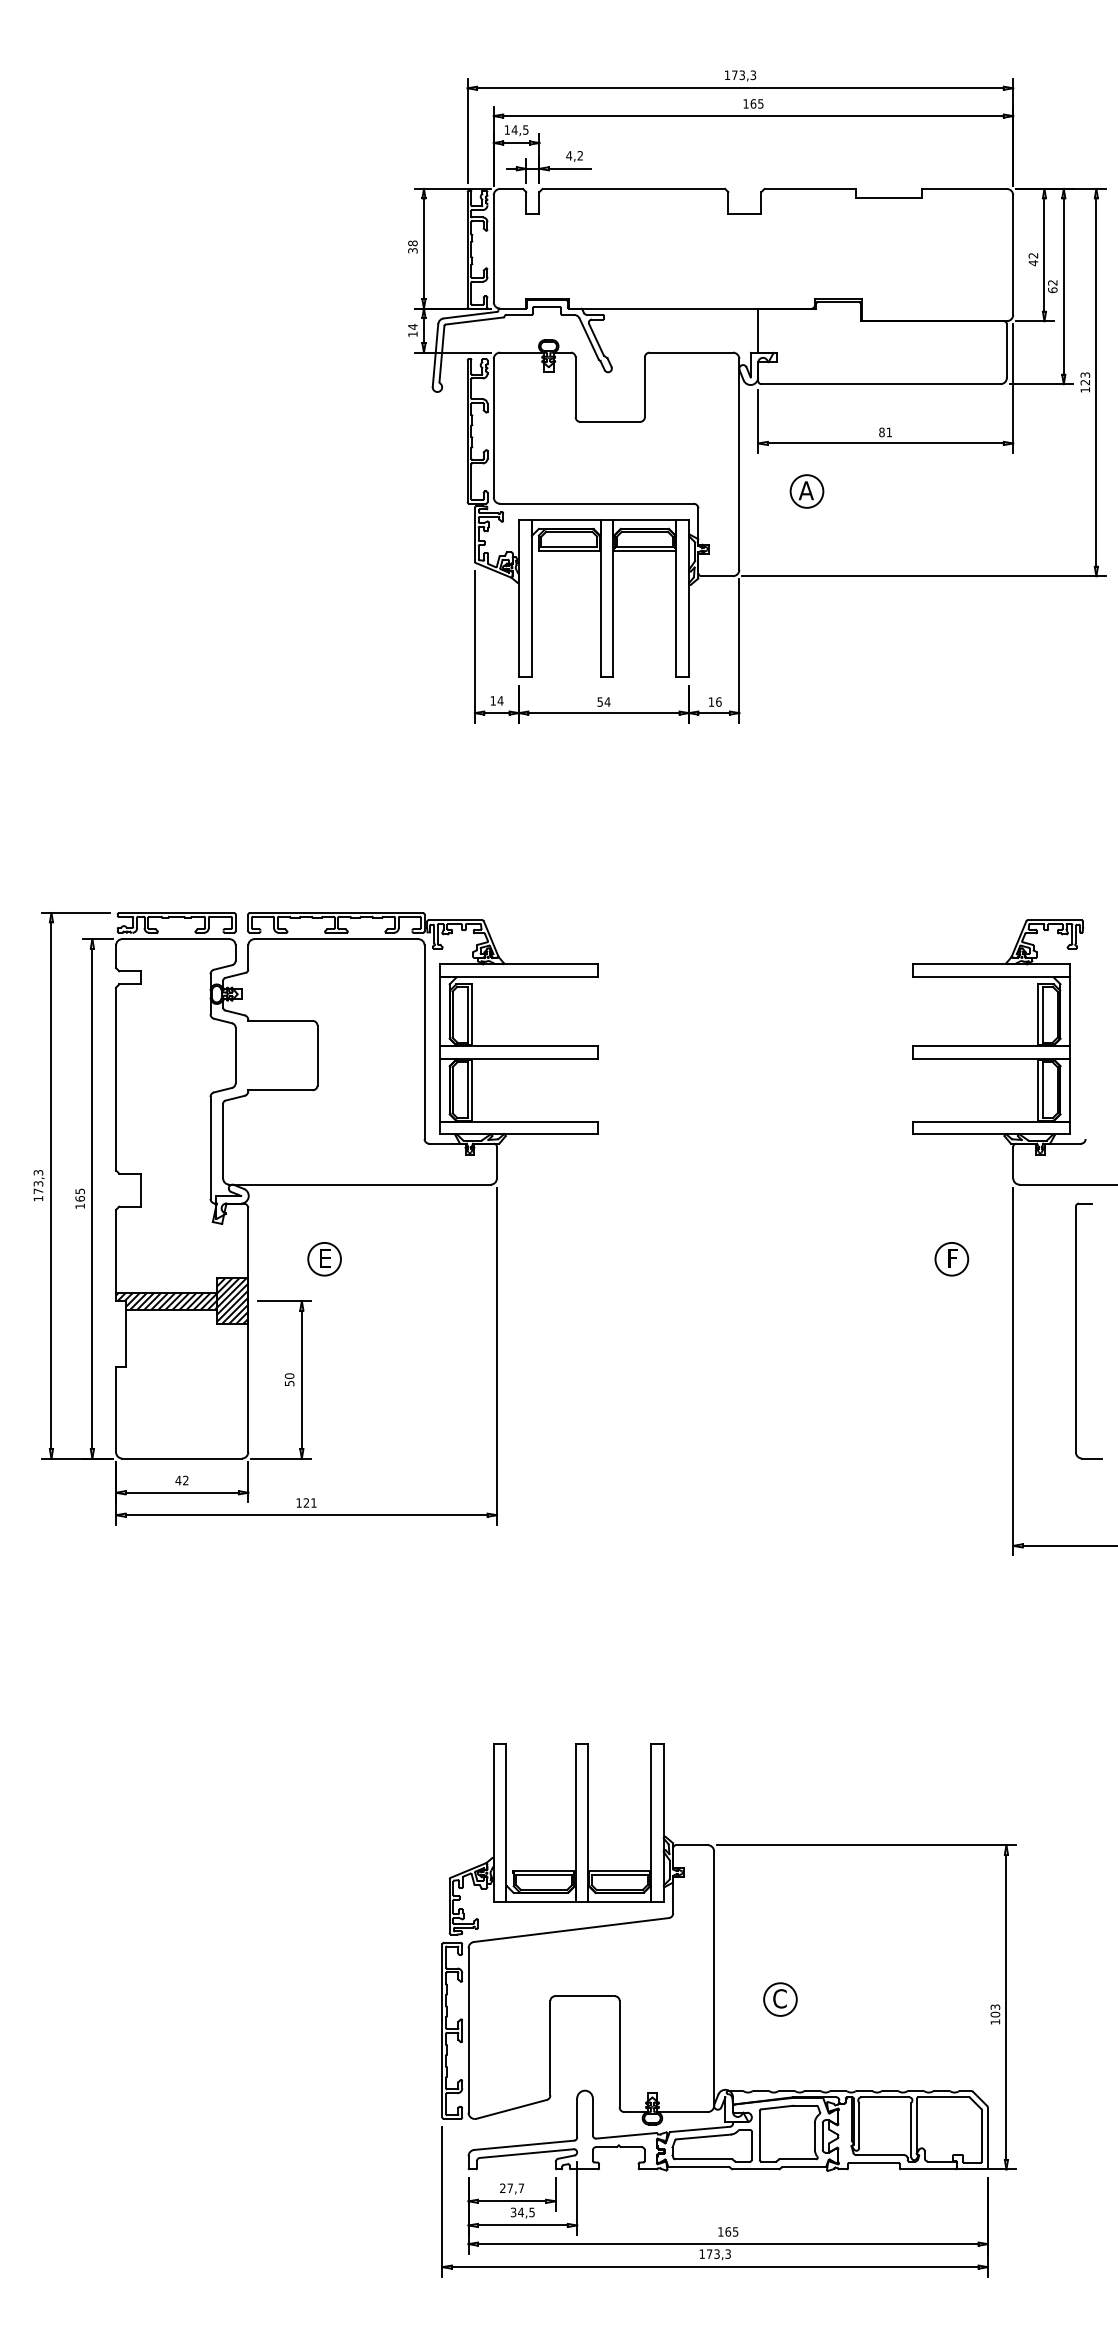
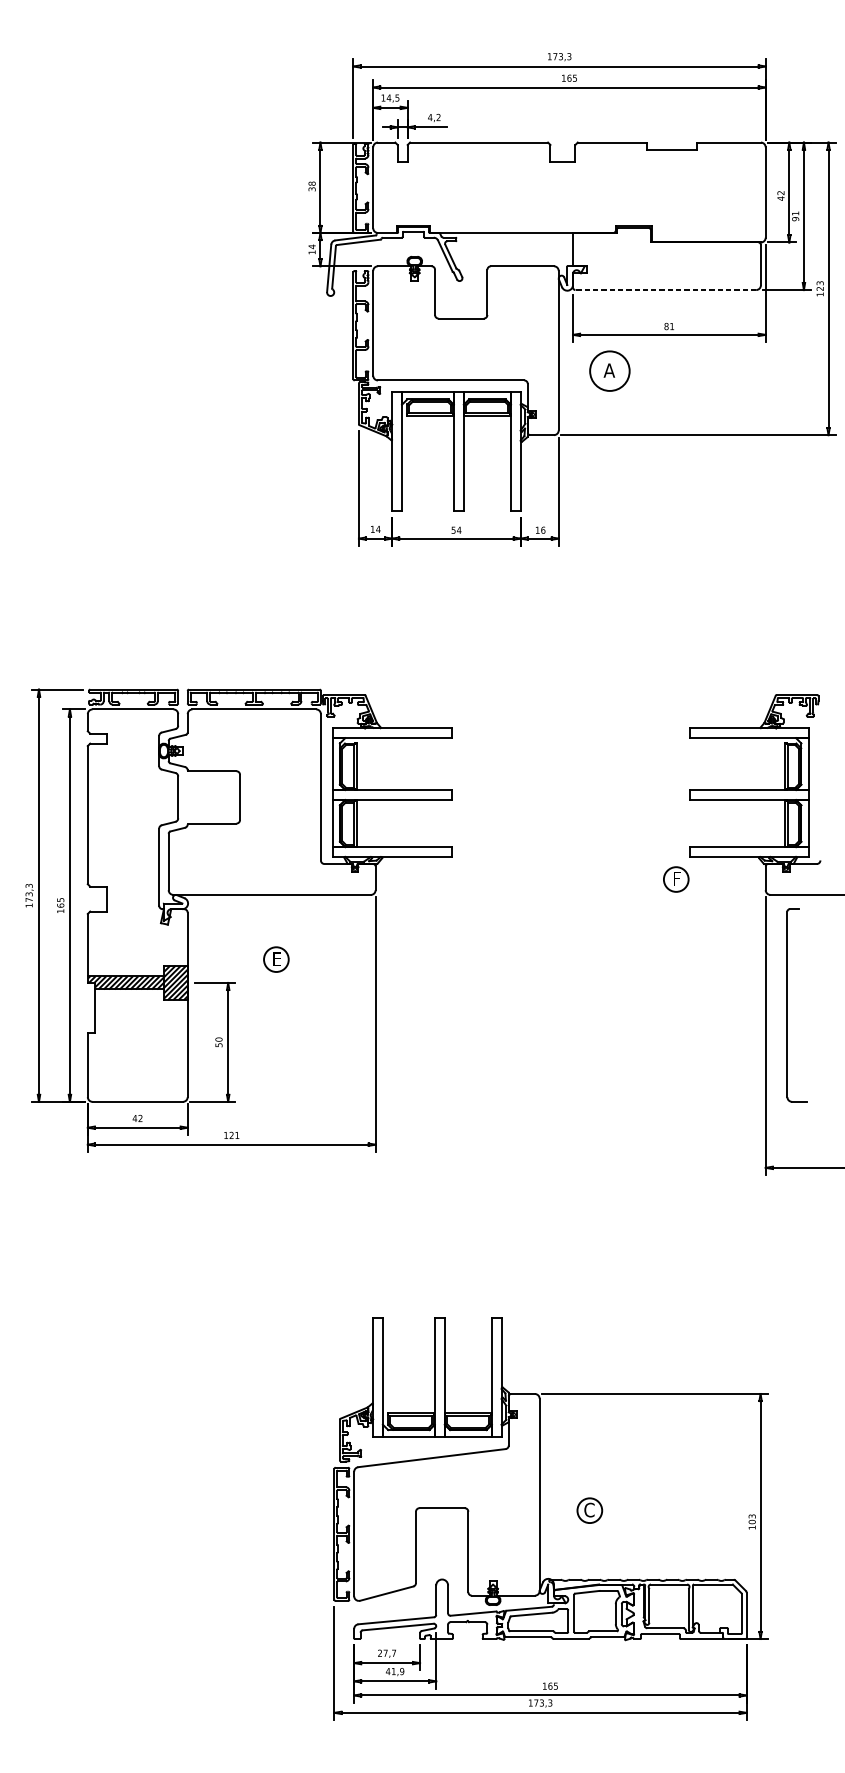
text: (1052, 286) -> (795, 216), 62 -> 91
line: (880, 384) -> (665, 290), solid -> dashed
circle: (806, 491) -> (609, 371), size x1.6
part: (324, 1259) -> (276, 959), moved
part: (951, 1259) -> (676, 879), moved
part: (1076, 1330) -> (787, 1005), moved
text: (522, 2212) -> (394, 1671), 34,5 -> 41,9

